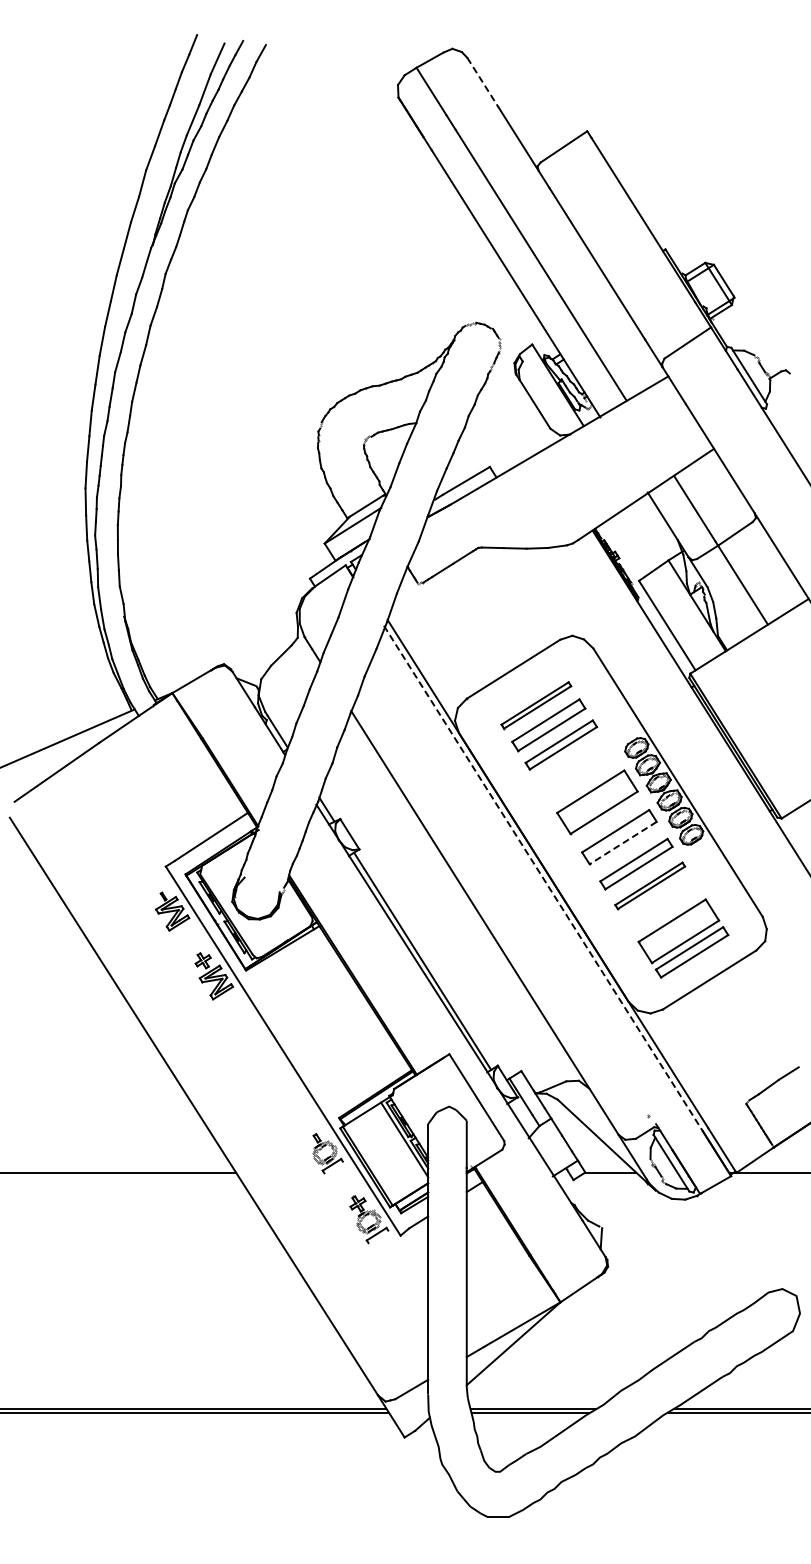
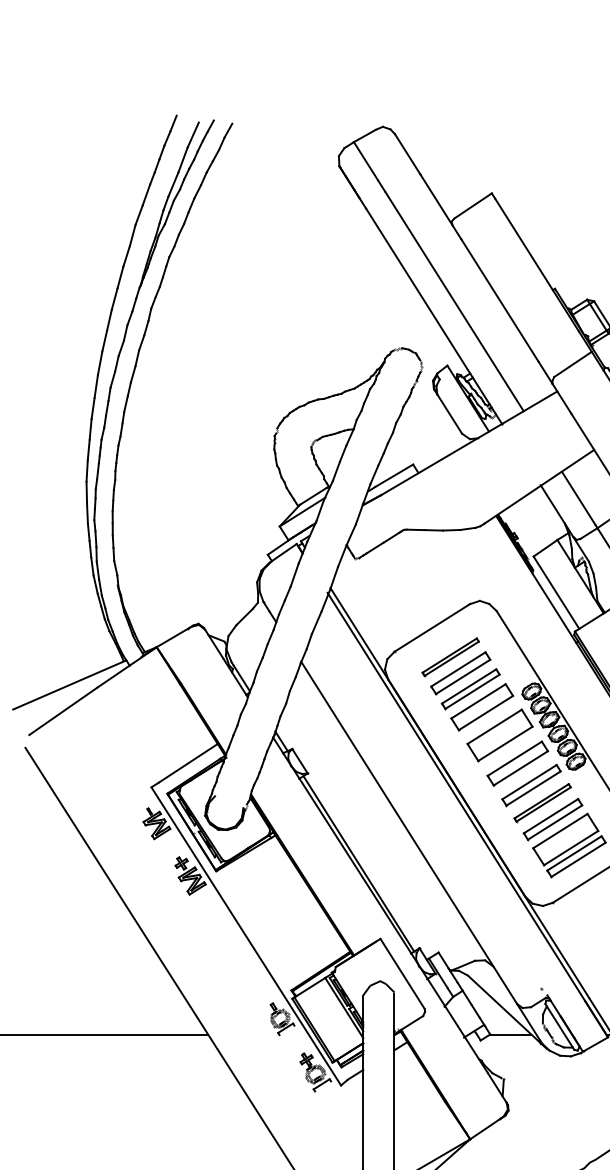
line: (483, 82) -> (408, 154), dashed -> solid
part: (575, 767) -> (482, 707), added
line: (623, 843) -> (521, 768), dashed -> solid
line: (543, 878) -> (456, 796), dashed -> solid
part: (662, 906) -> (552, 819), added

